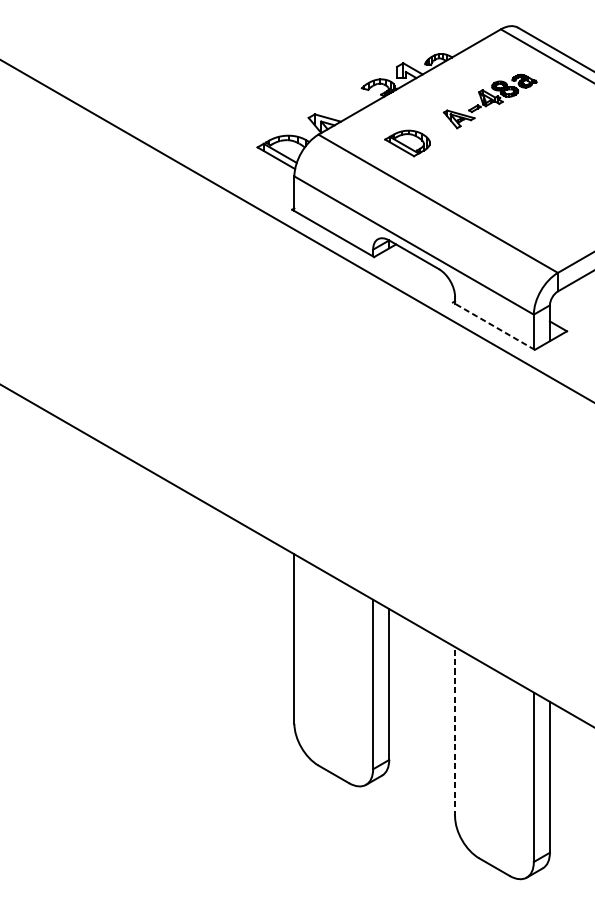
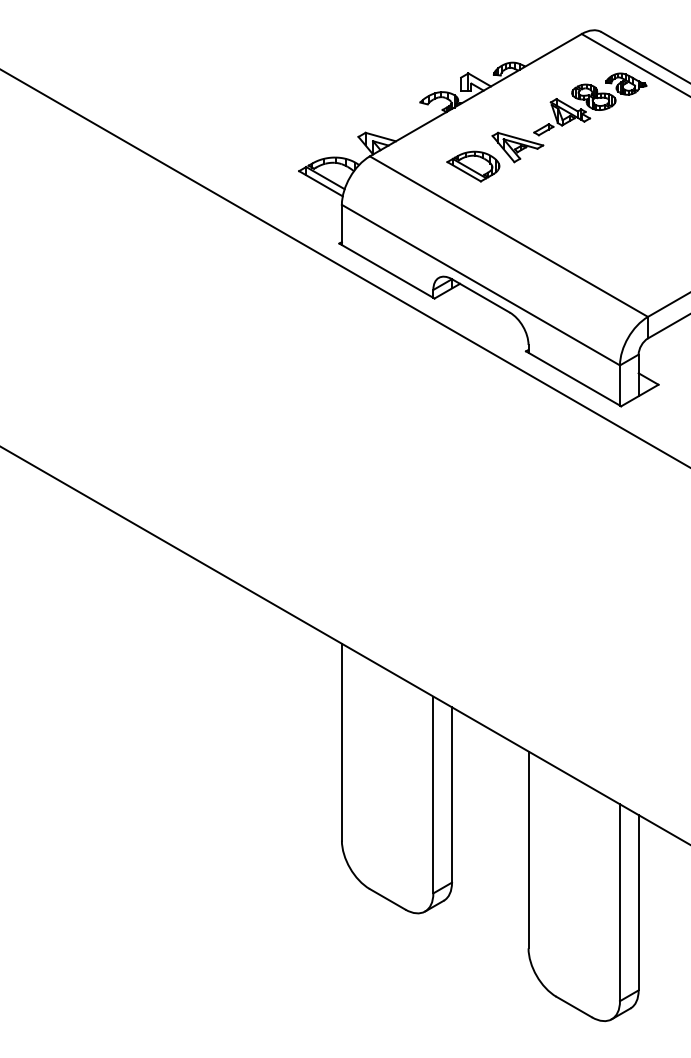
part: (490, 101) -> (569, 117), size x1.43
line: (493, 325) -> (573, 378), dashed -> solid
line: (455, 731) -> (528, 849), dashed -> solid

